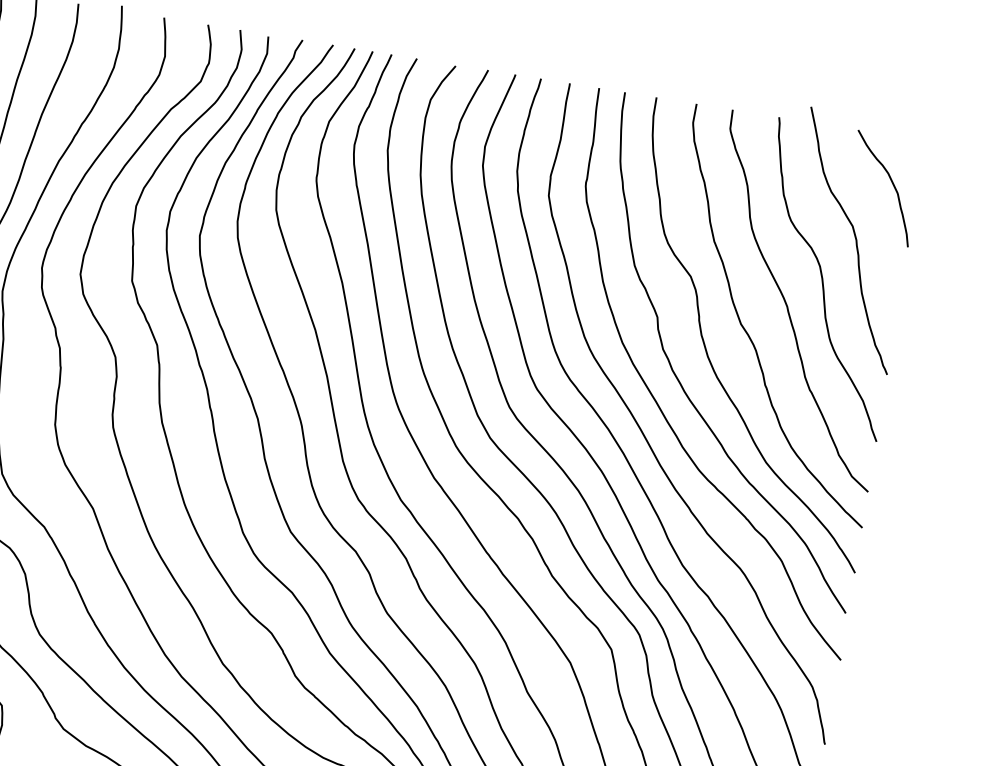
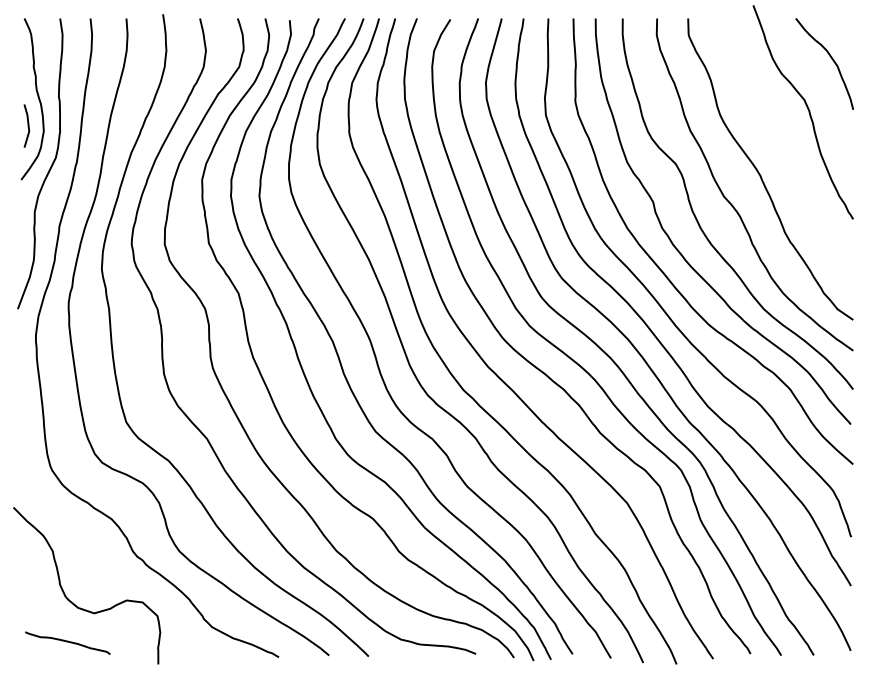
curve: (823, 279) -> (787, 148), removed

